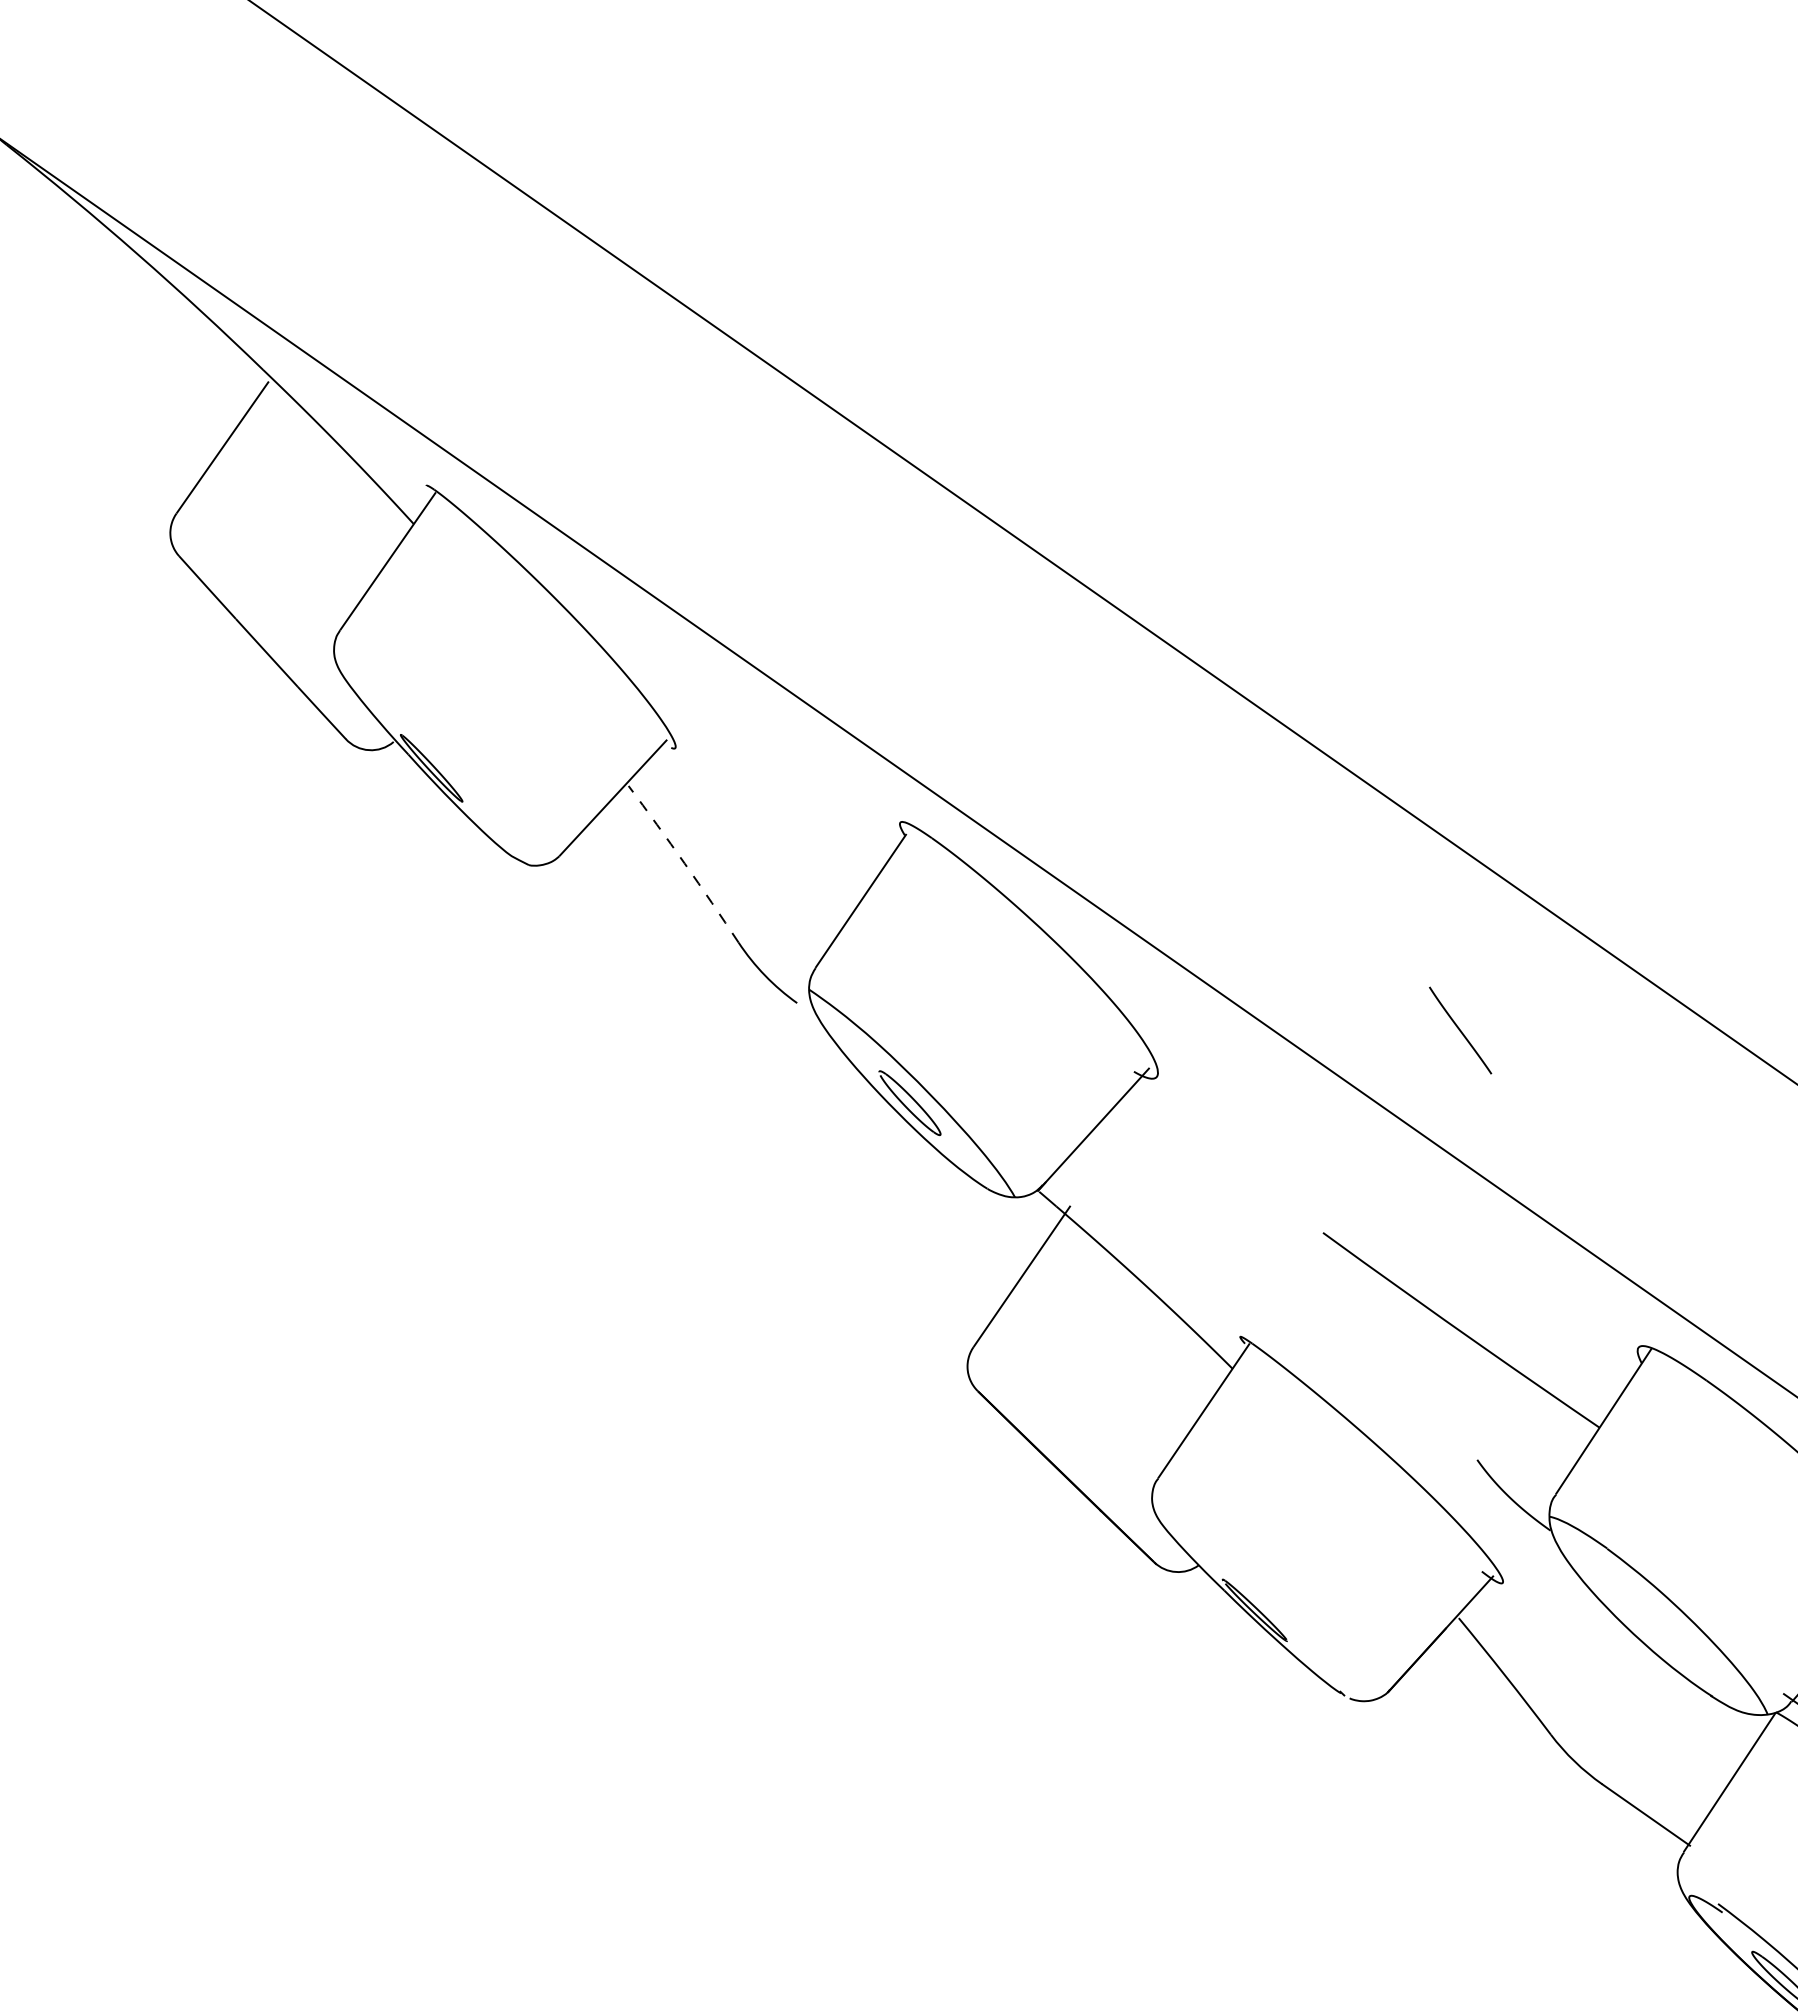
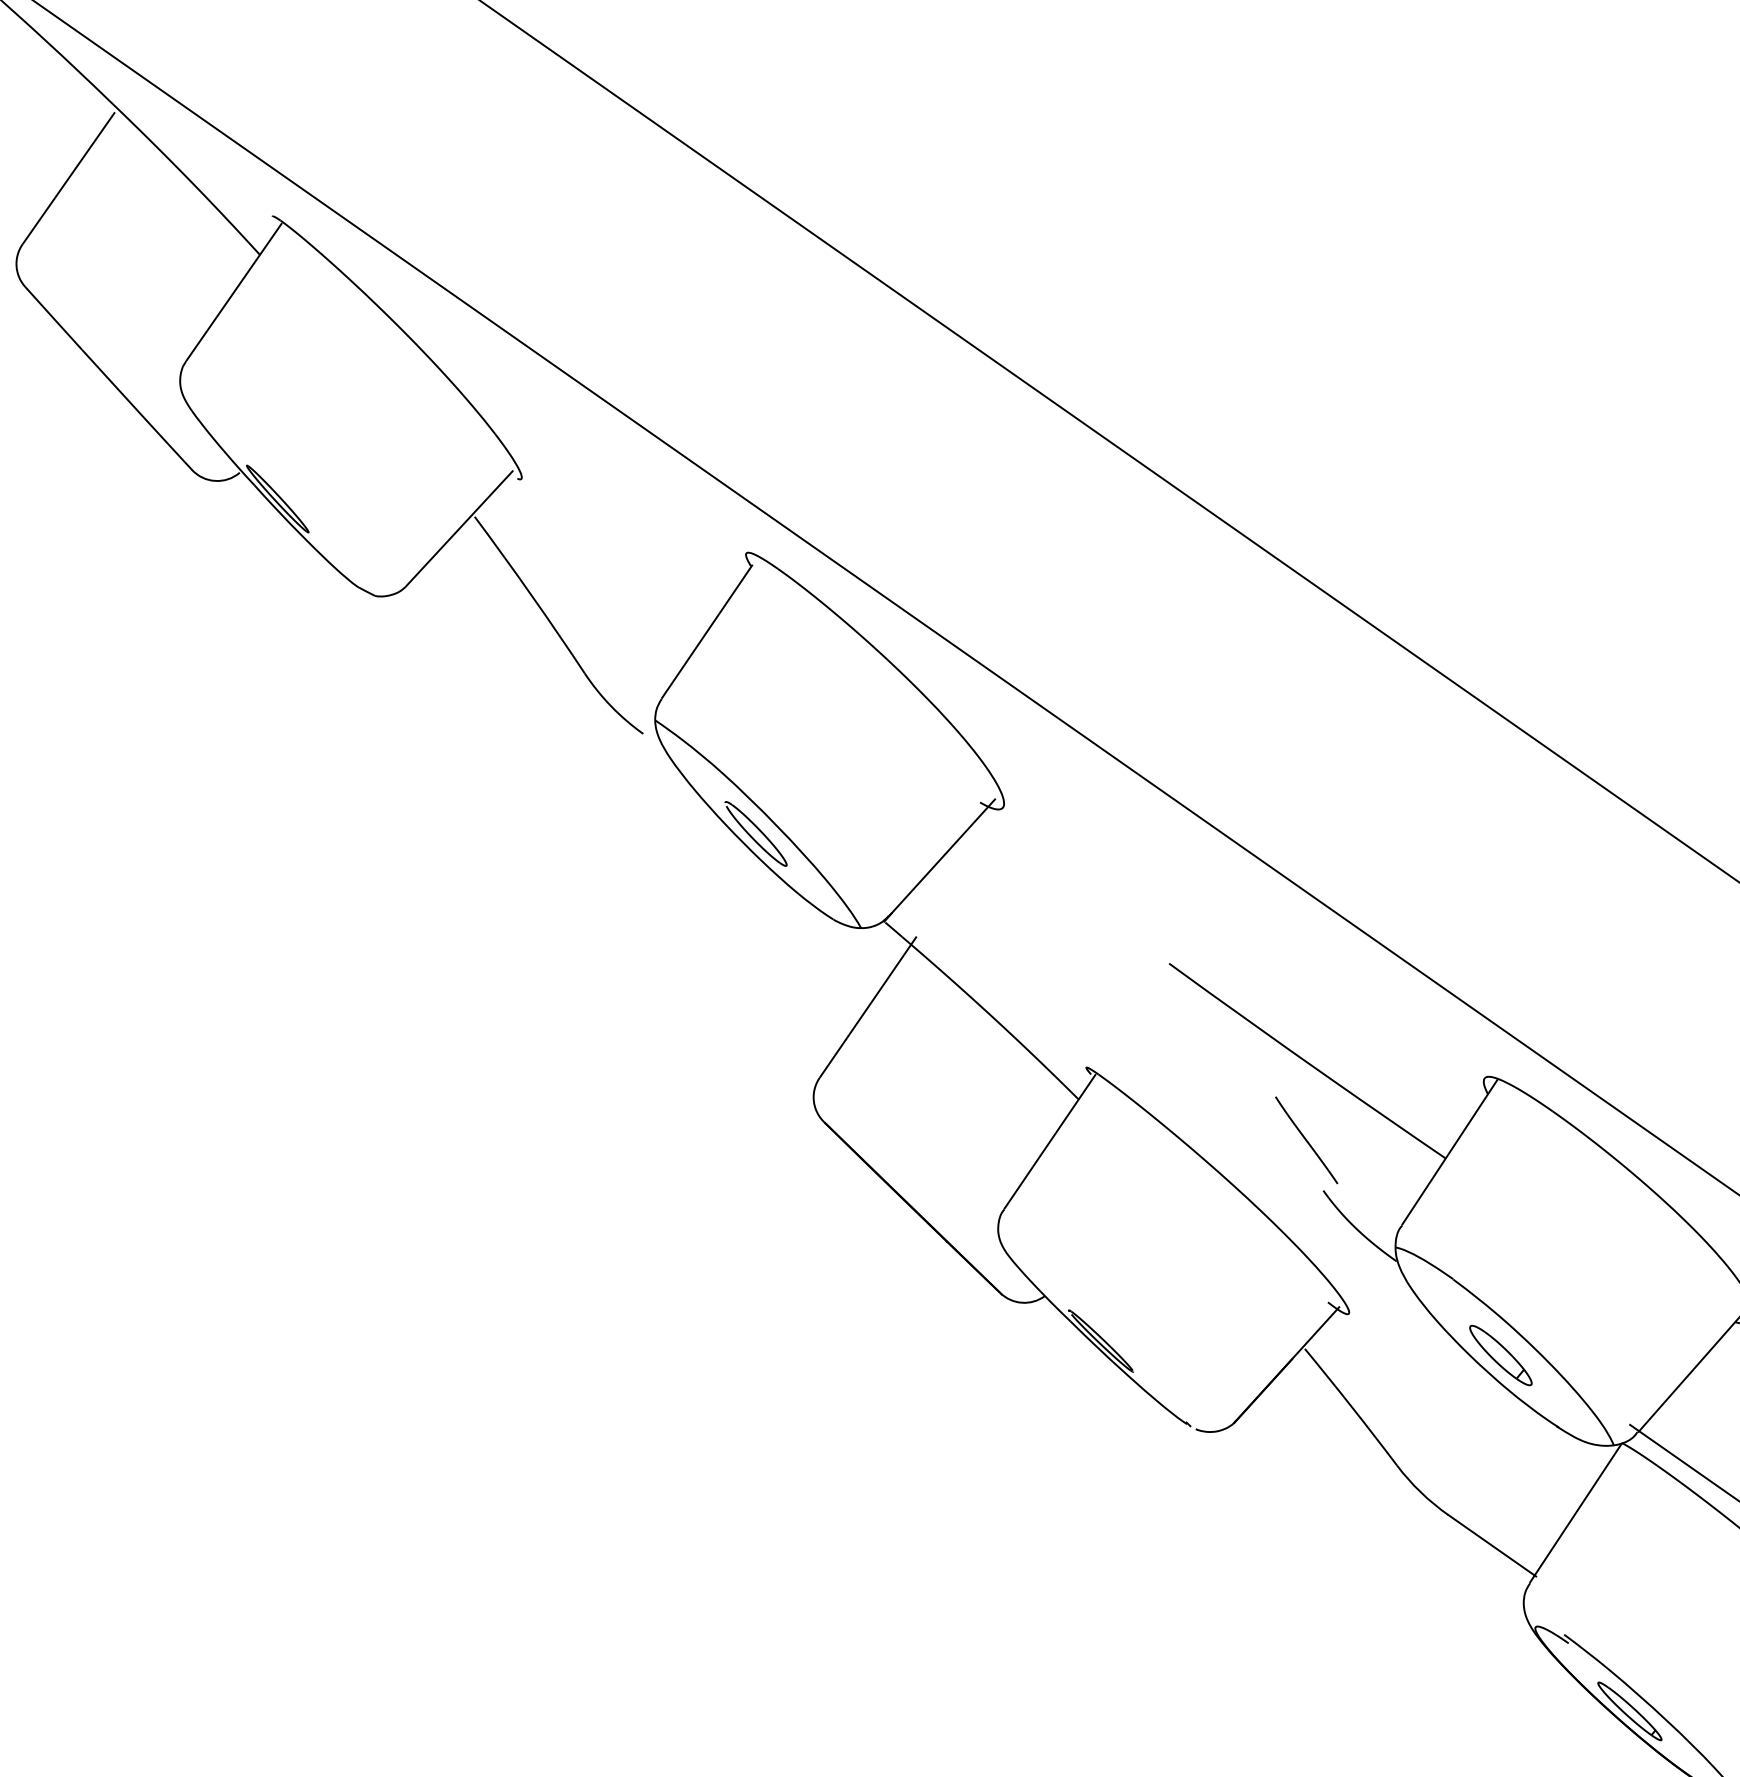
arc: (684, 863) -> (530, 594), dashed -> solid
line: (1460, 1030) -> (1306, 1140), moved
part: (1654, 1624) -> (1500, 1355), added

